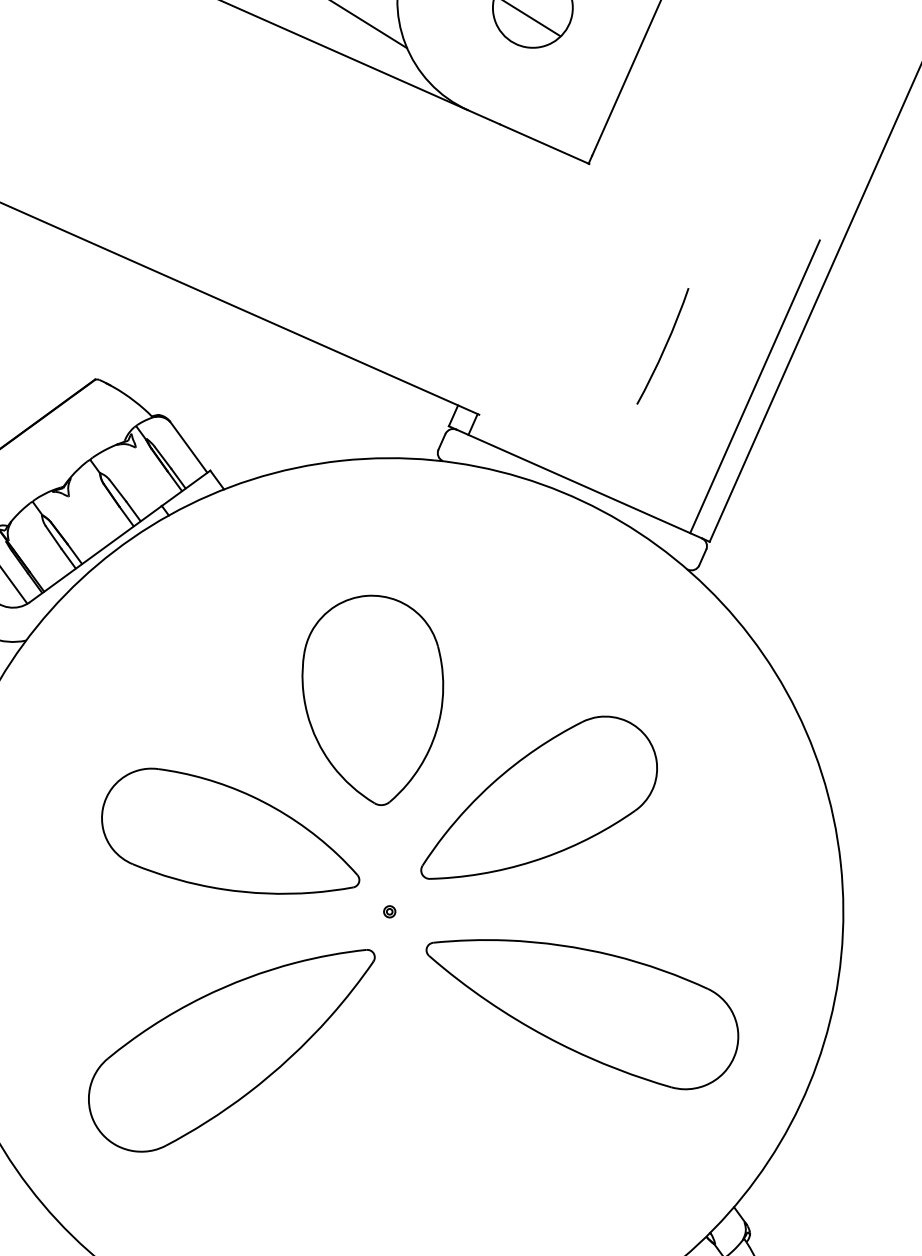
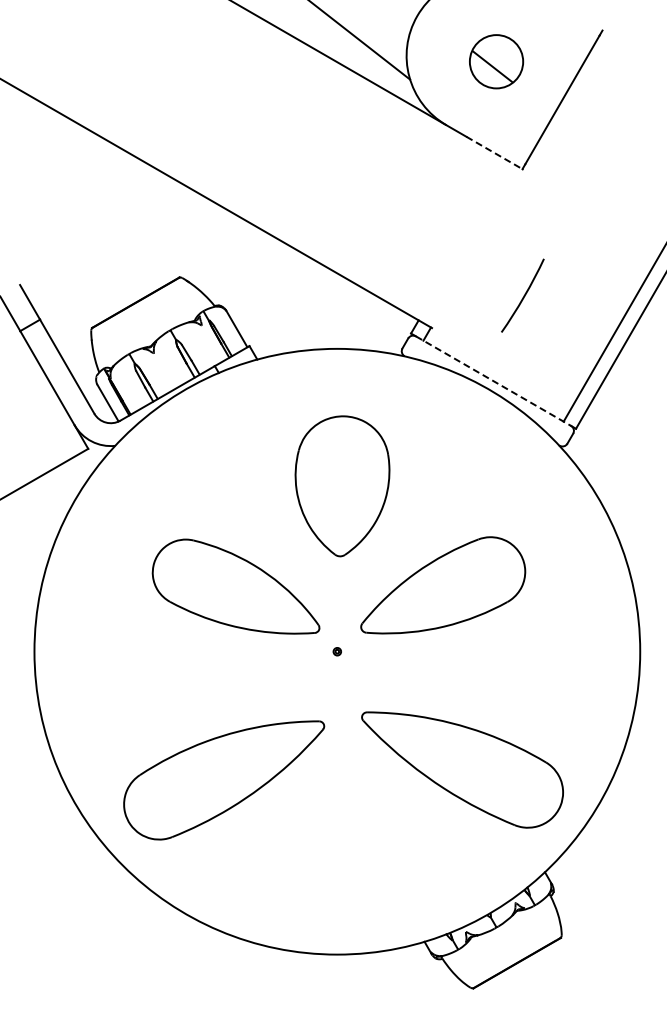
line: (544, 144) -> (494, 153), solid -> dashed
curve: (663, 345) -> (523, 295), moved
line: (579, 484) -> (493, 381), solid -> dashed
part: (374, 700) -> (342, 486), moved
part: (584, 1012) -> (462, 769), moved
part: (234, 1053) -> (224, 780), moved

